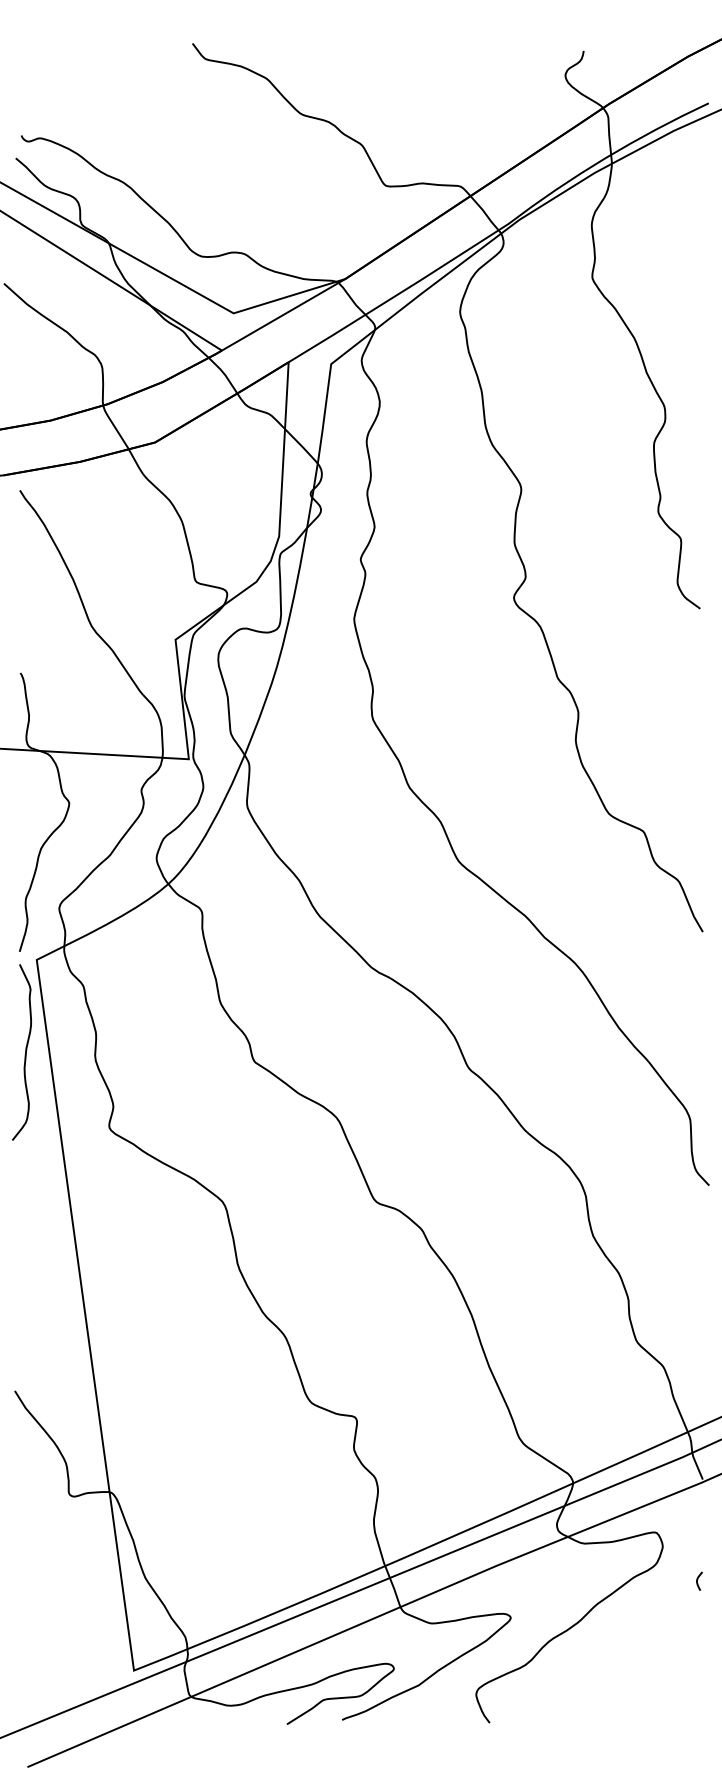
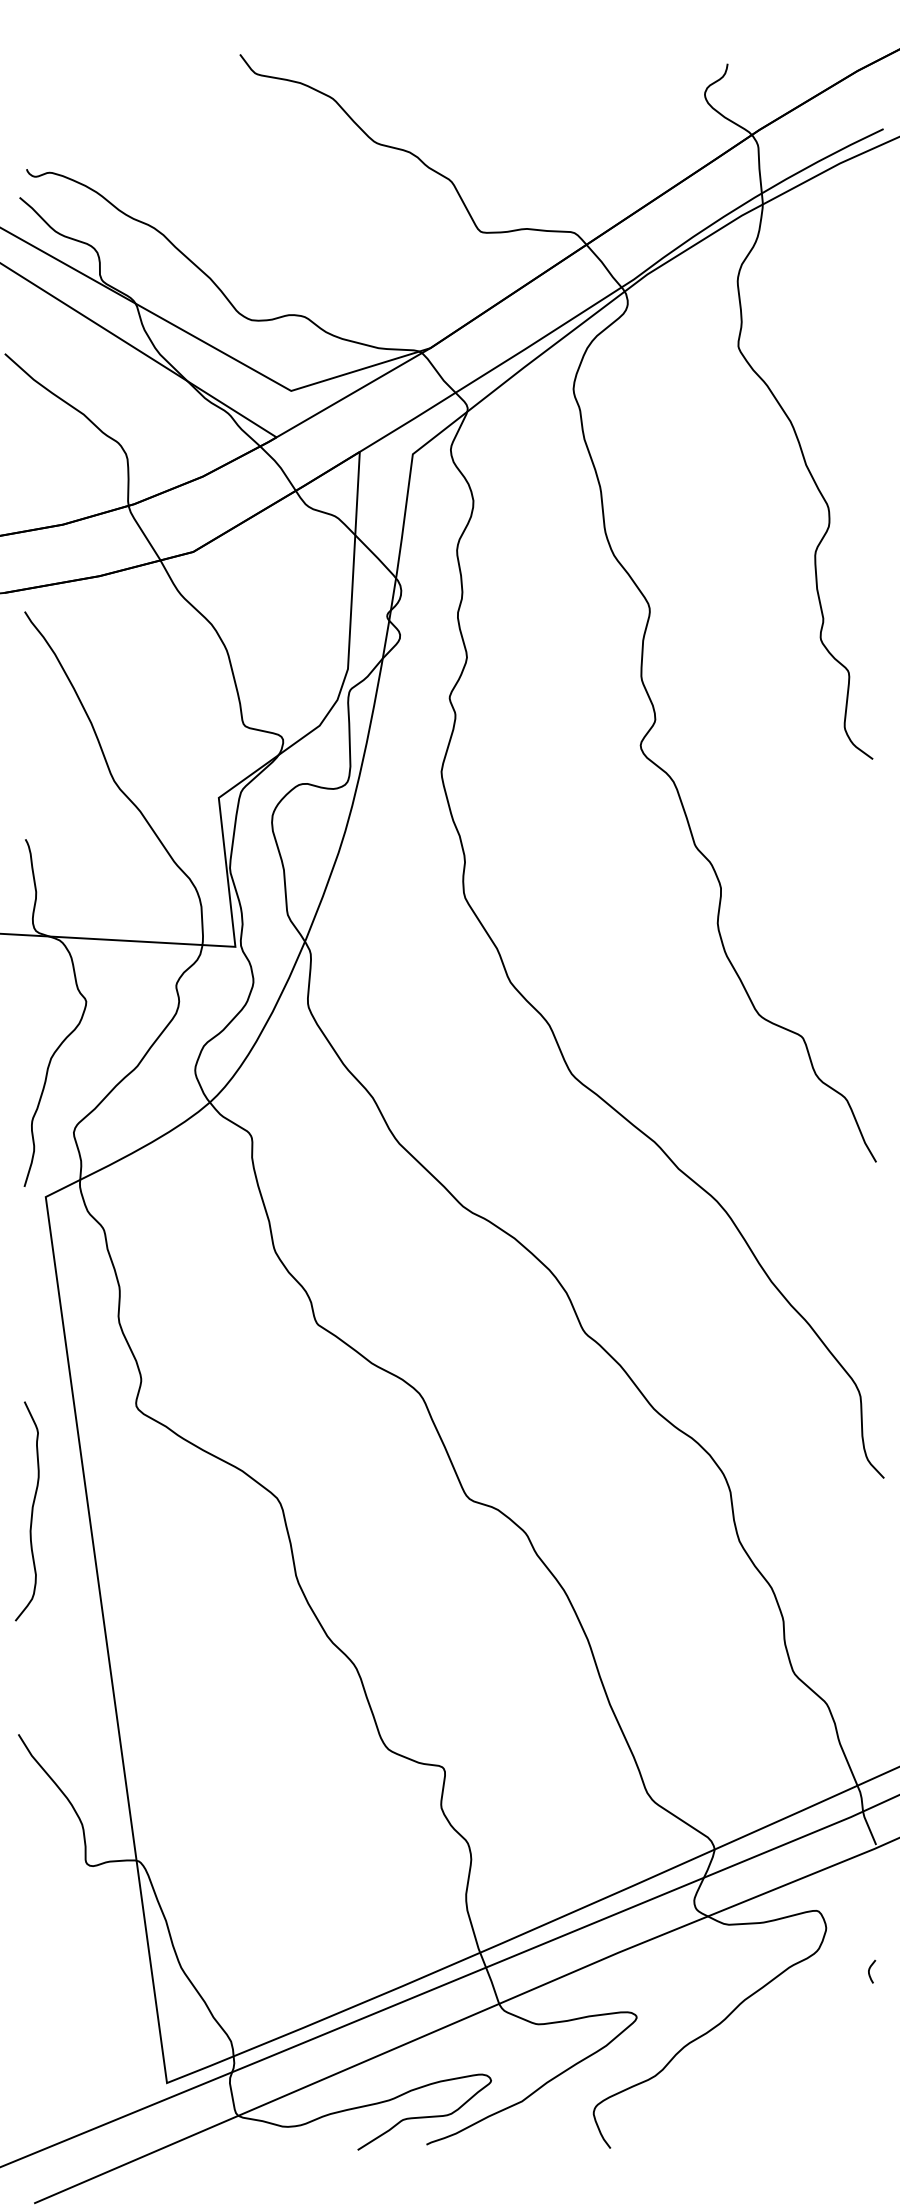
curve: (25, 1052) -> (31, 1511), moved

